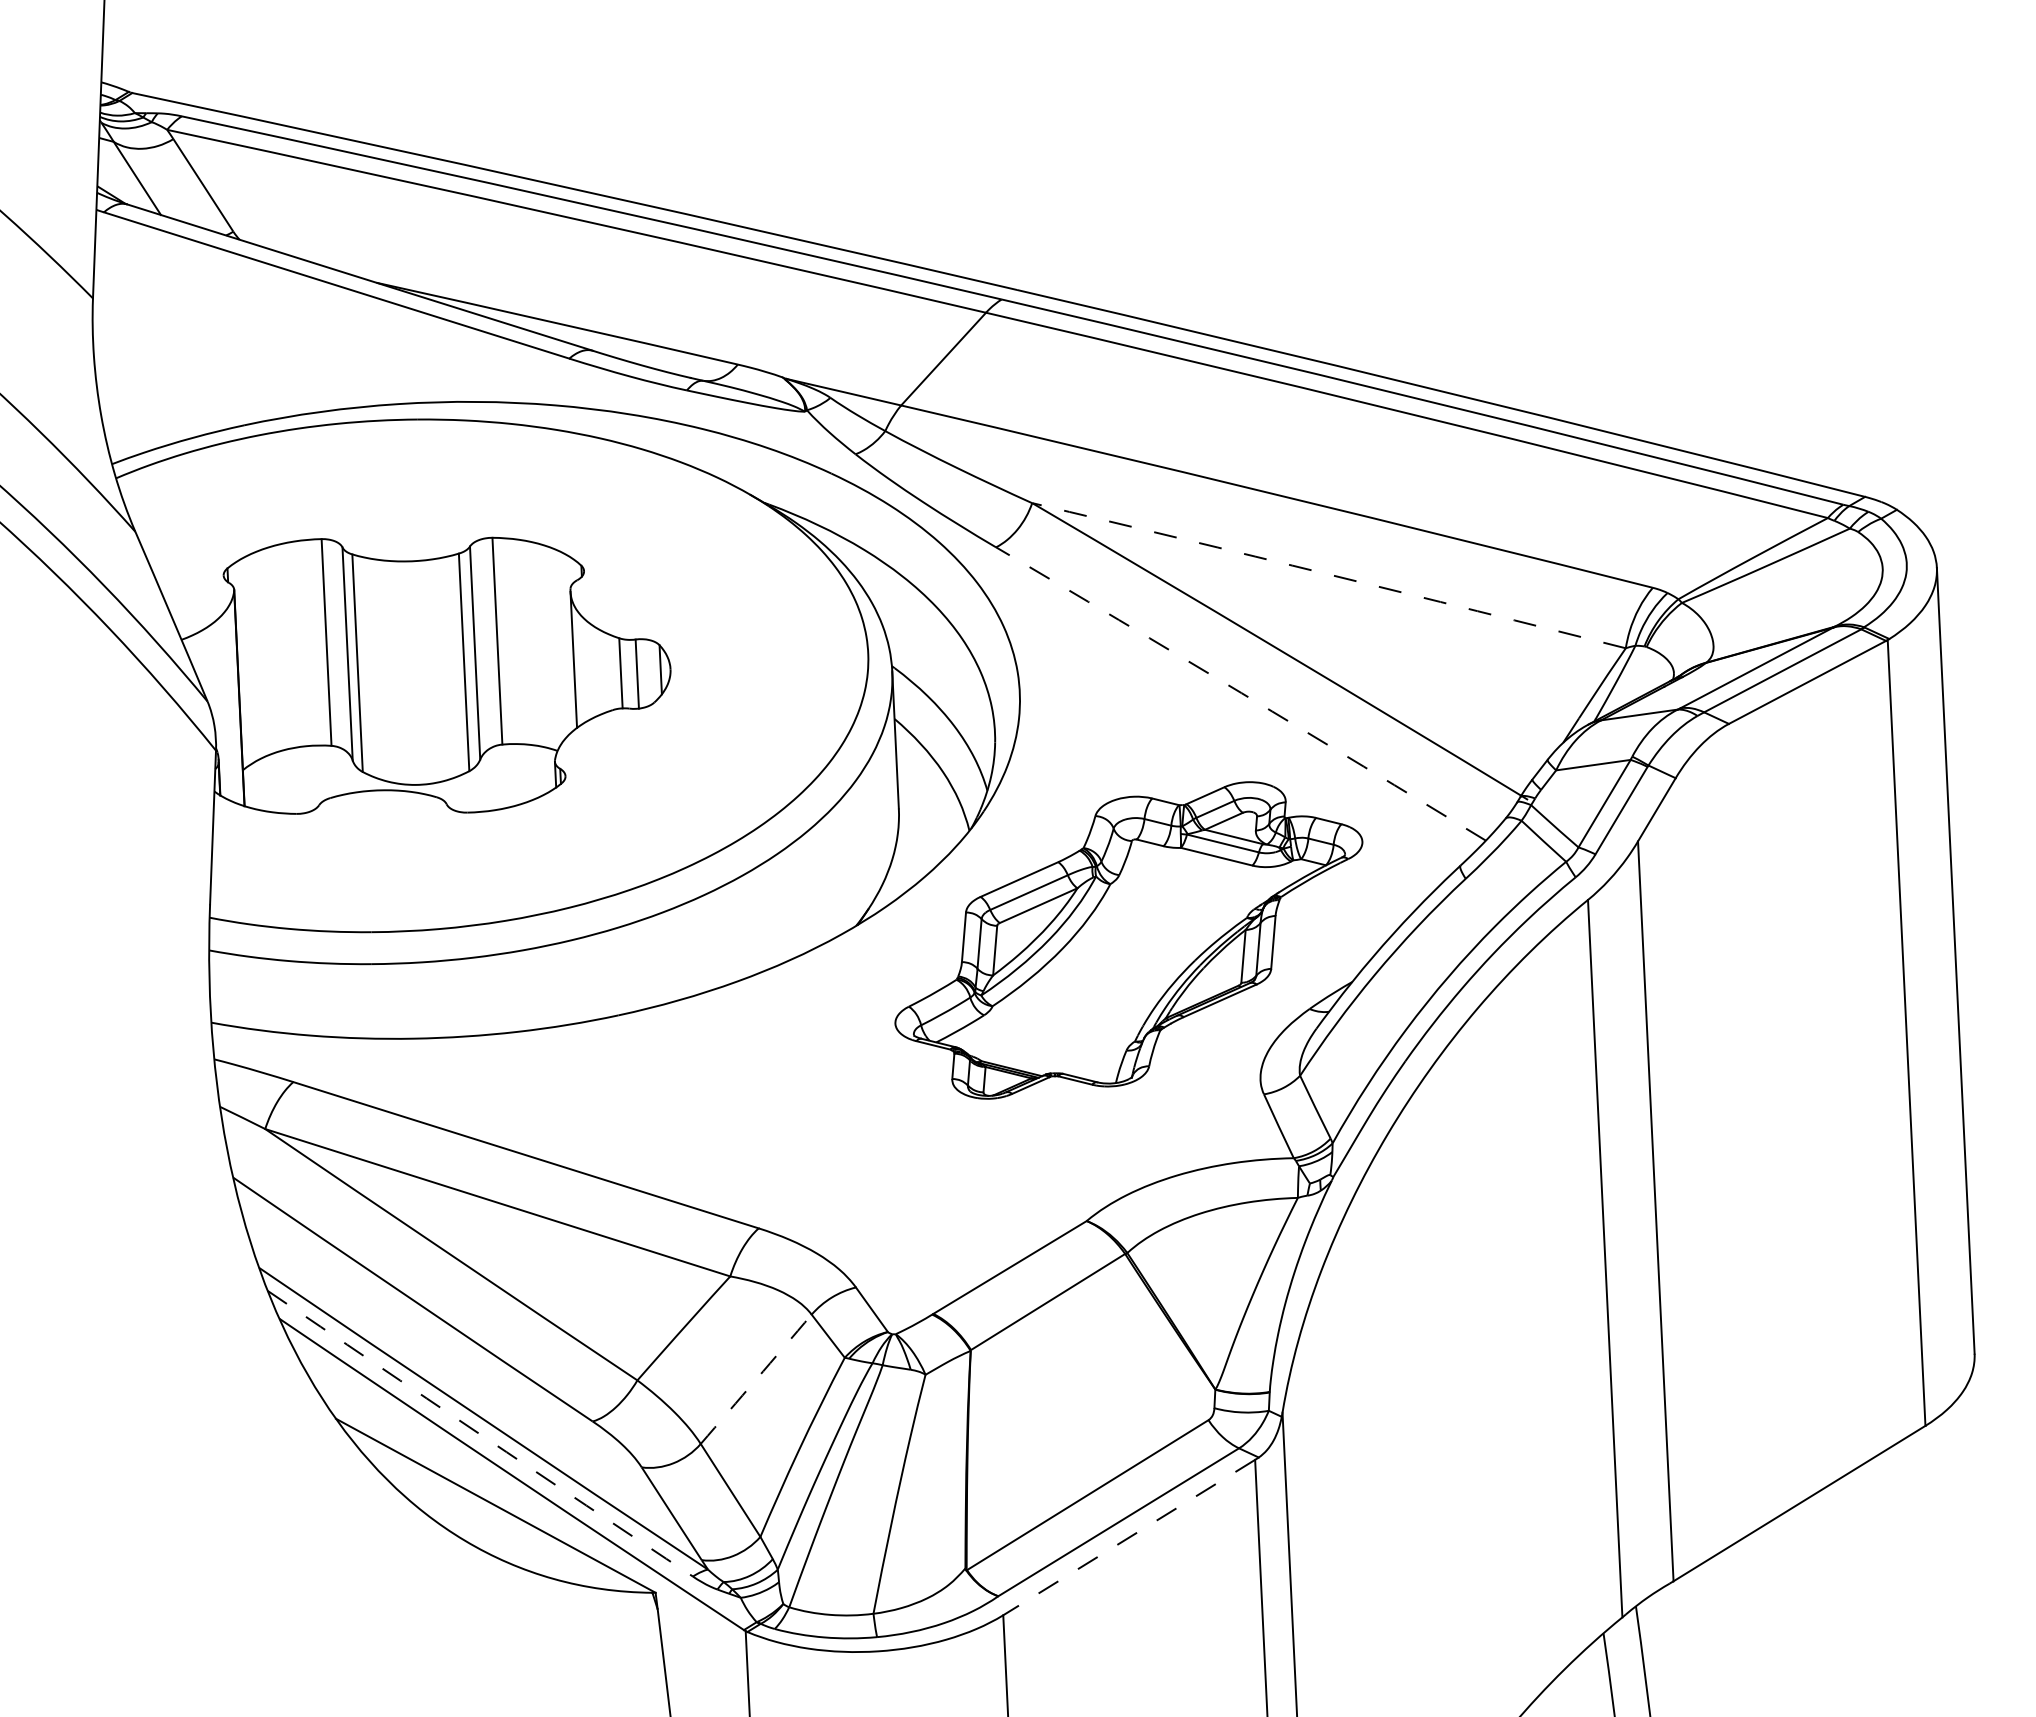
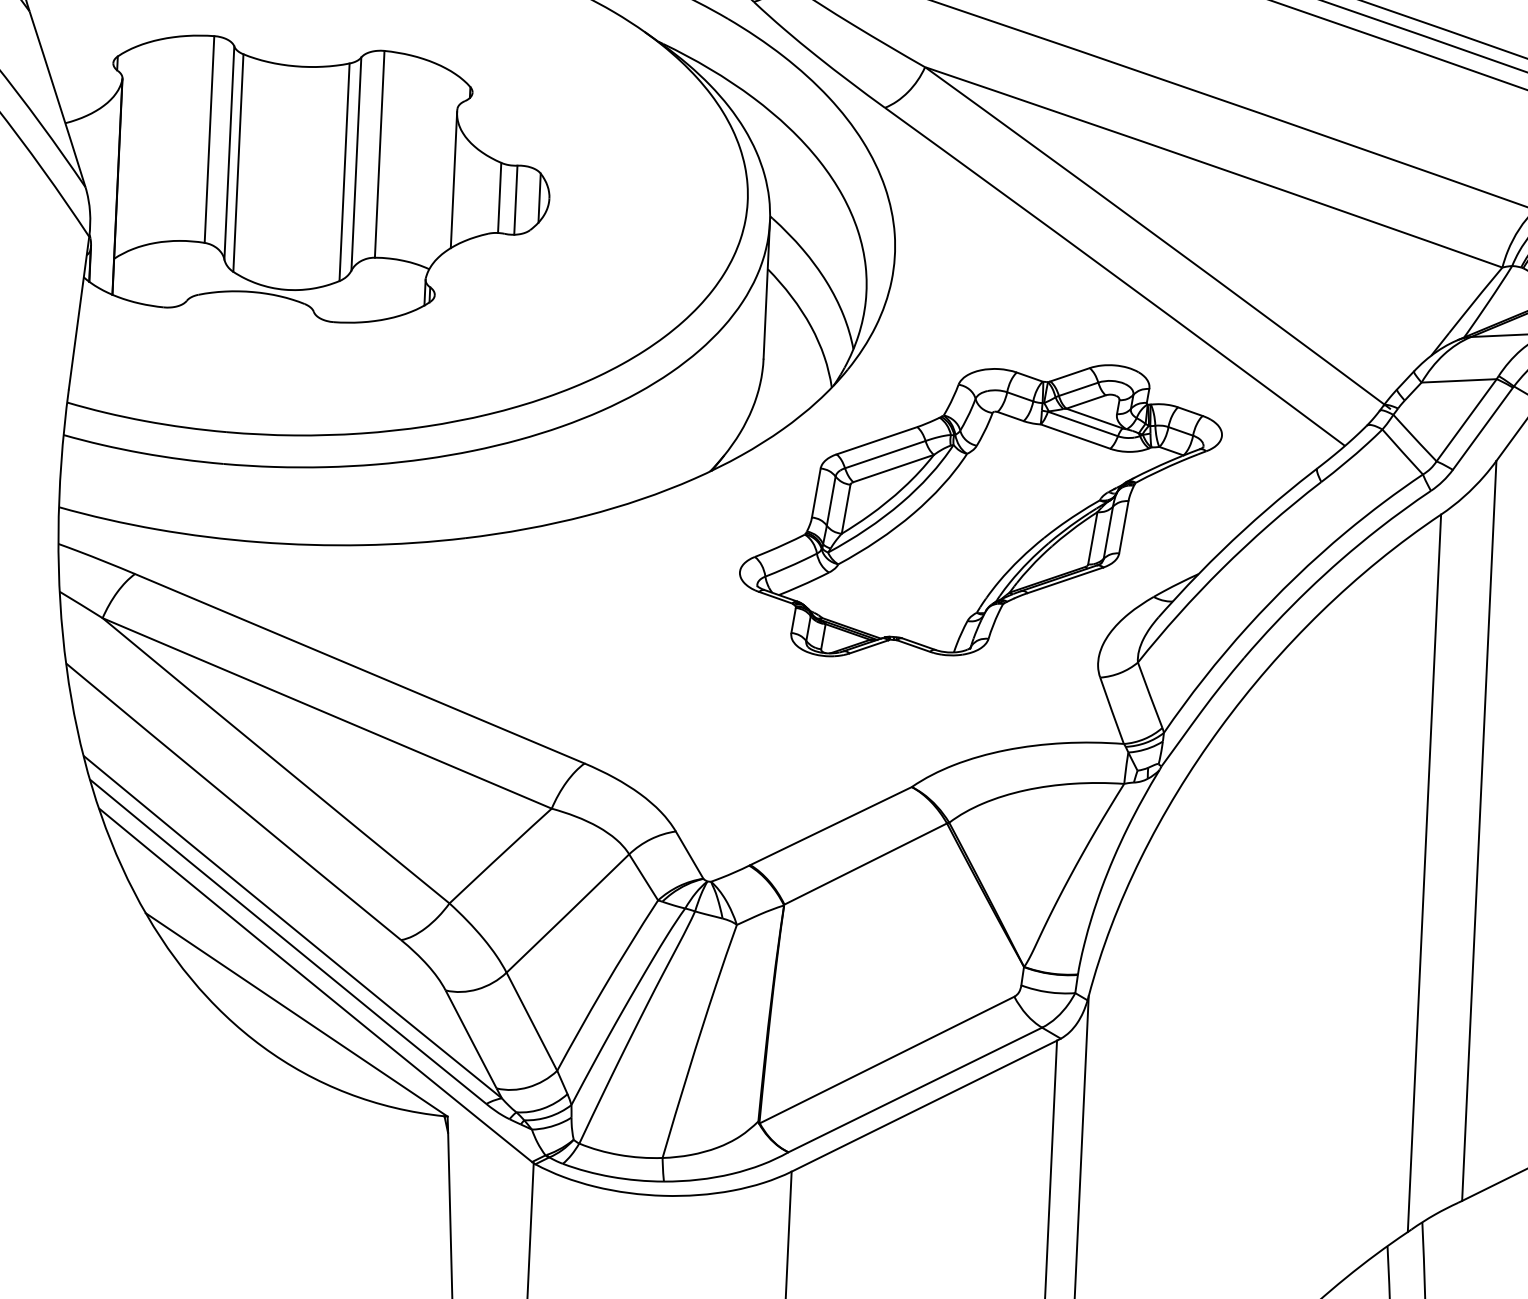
arc: (1329, 574) -> (1214, 166), dashed -> solid
arc: (1241, 693) -> (1115, 276), dashed -> solid
arc: (756, 1379) -> (568, 913), dashed -> solid
arc: (479, 1434) -> (287, 942), dashed -> solid
line: (1129, 1537) -> (924, 1106), dashed -> solid

